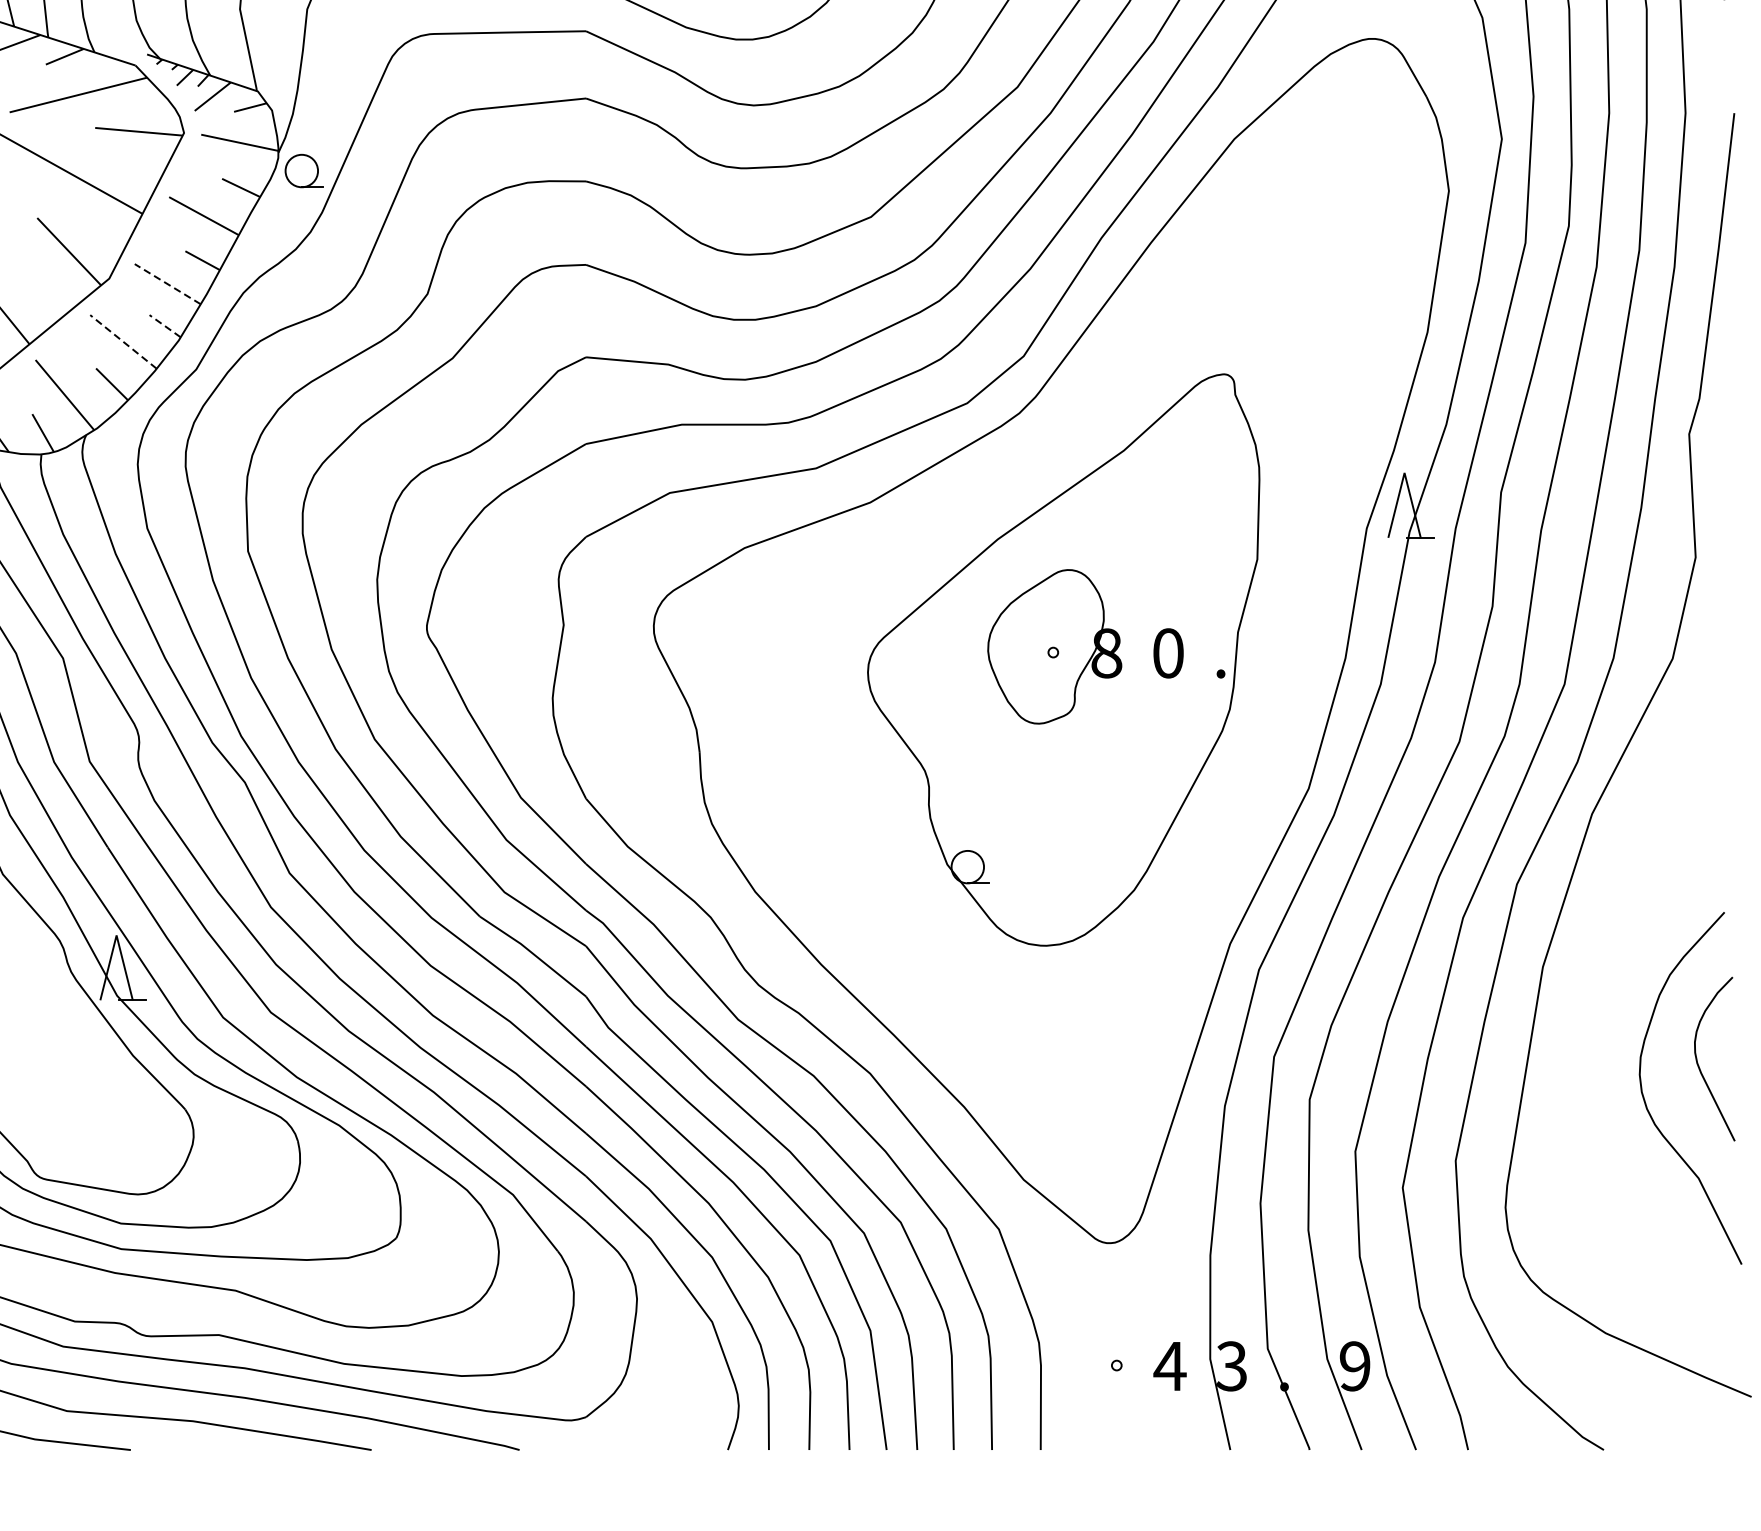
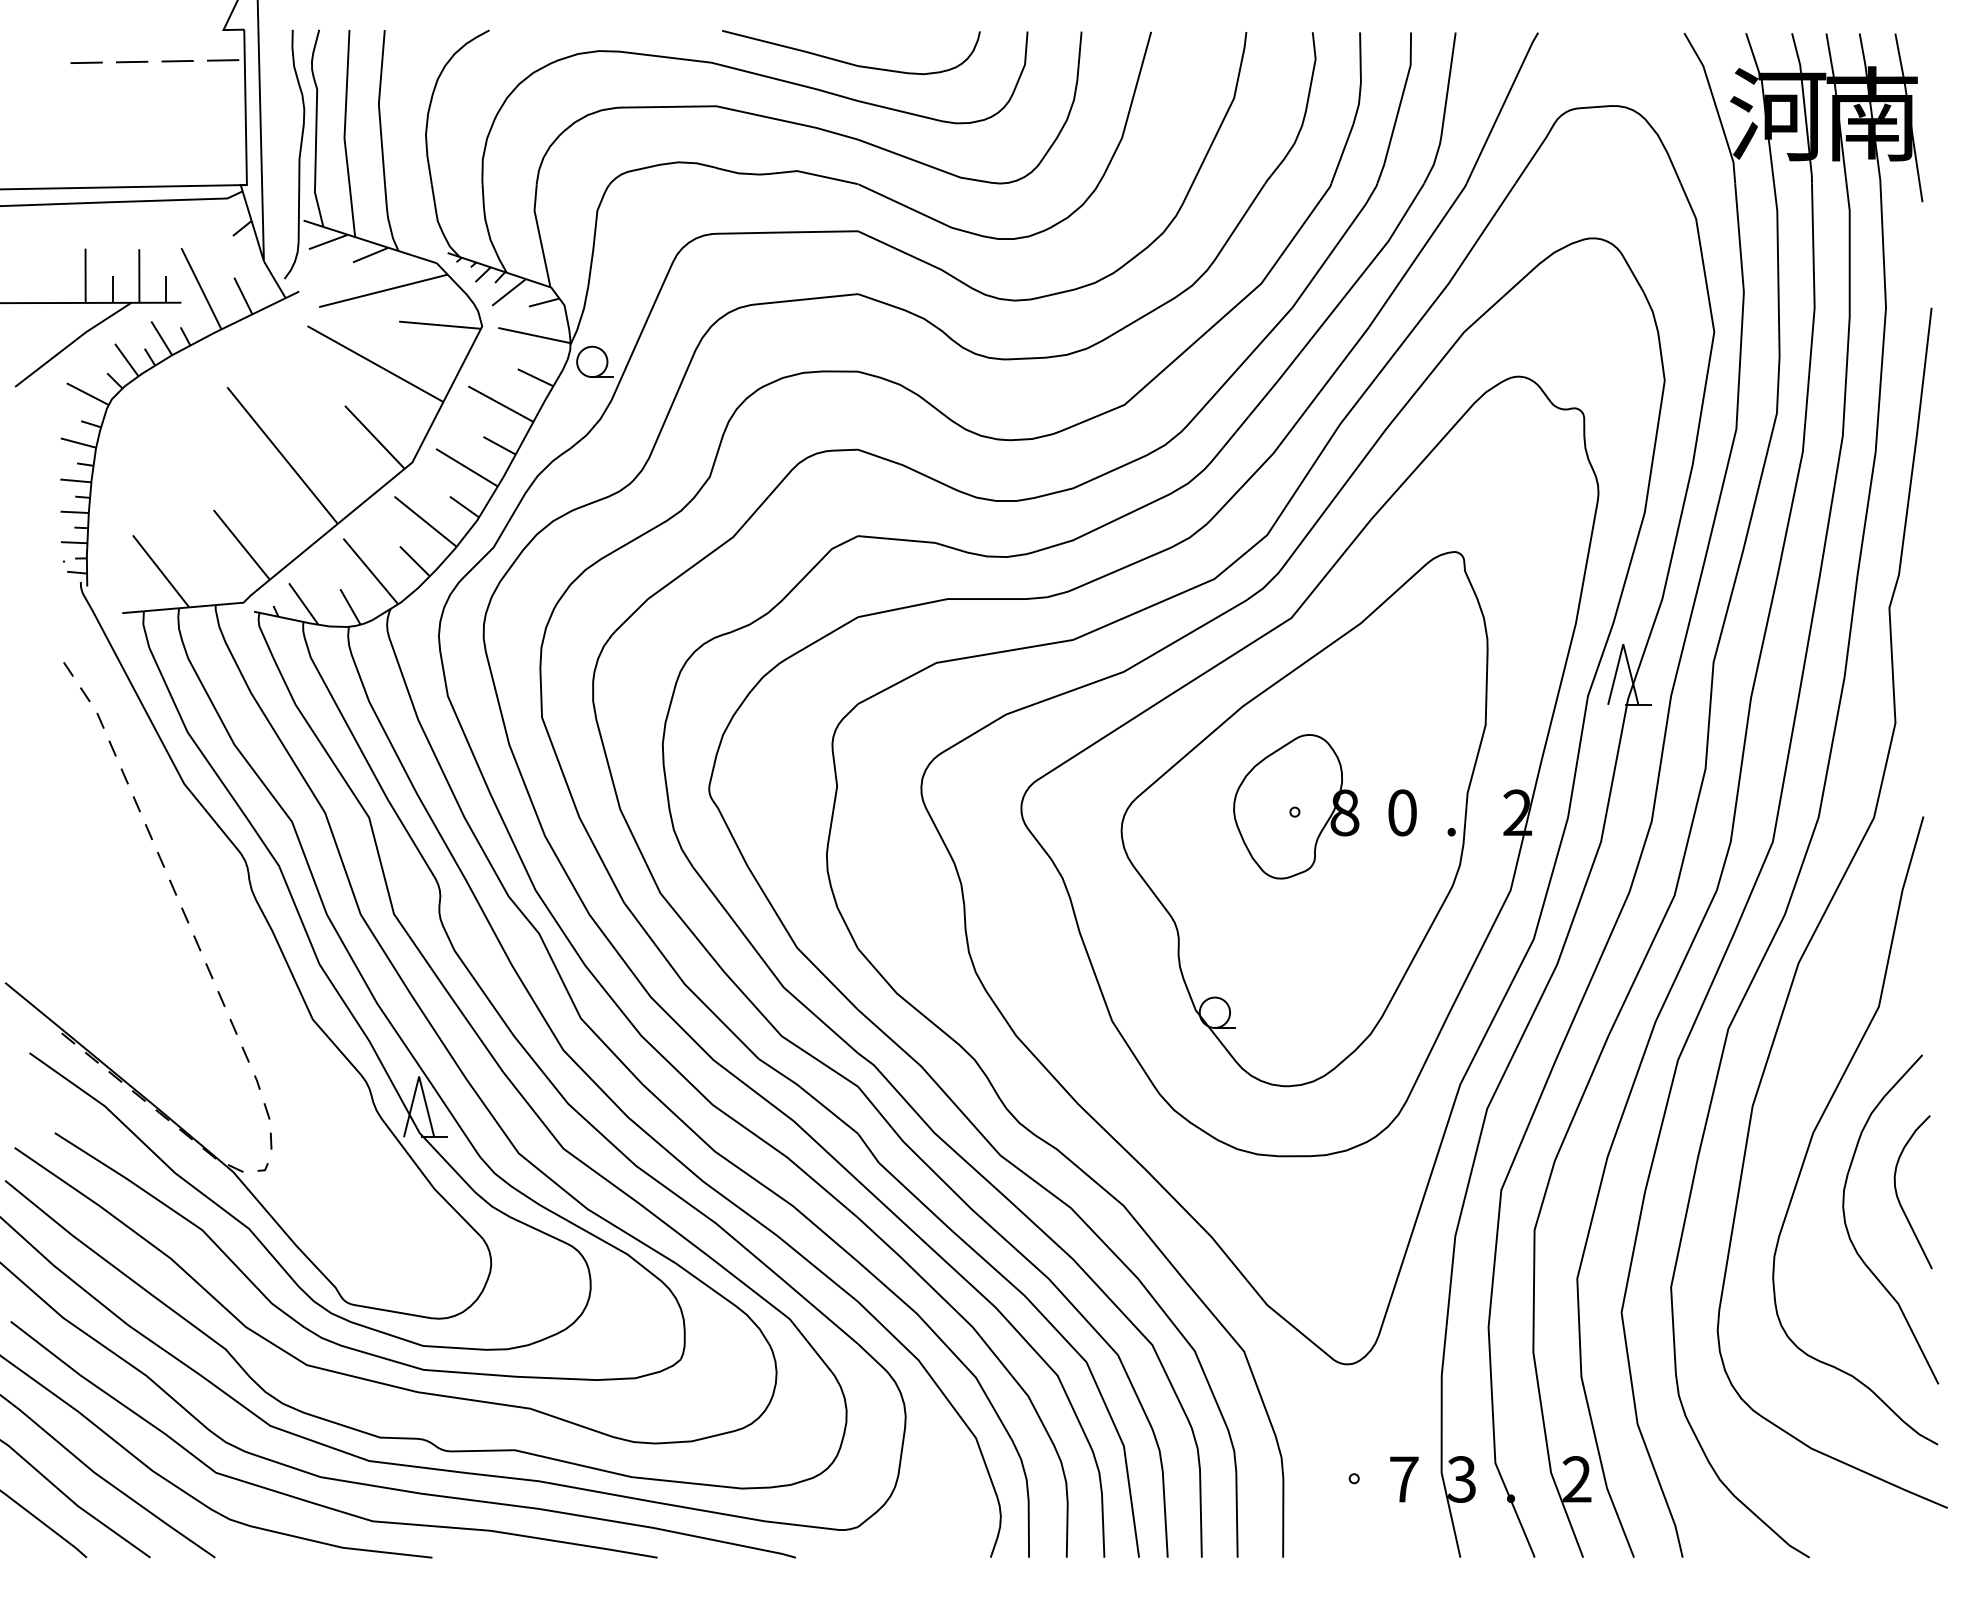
line: (167, 283) -> (466, 467), dashed -> solid
line: (165, 326) -> (464, 507), dashed -> solid
line: (123, 341) -> (425, 521), dashed -> solid
part: (1068, 603) -> (1309, 766), added
curve: (1618, 977) -> (1823, 1115), added
text: (1169, 1366) -> (1403, 1479), 4 -> 7
text: (1354, 1366) -> (1576, 1479), 9 -> 2

